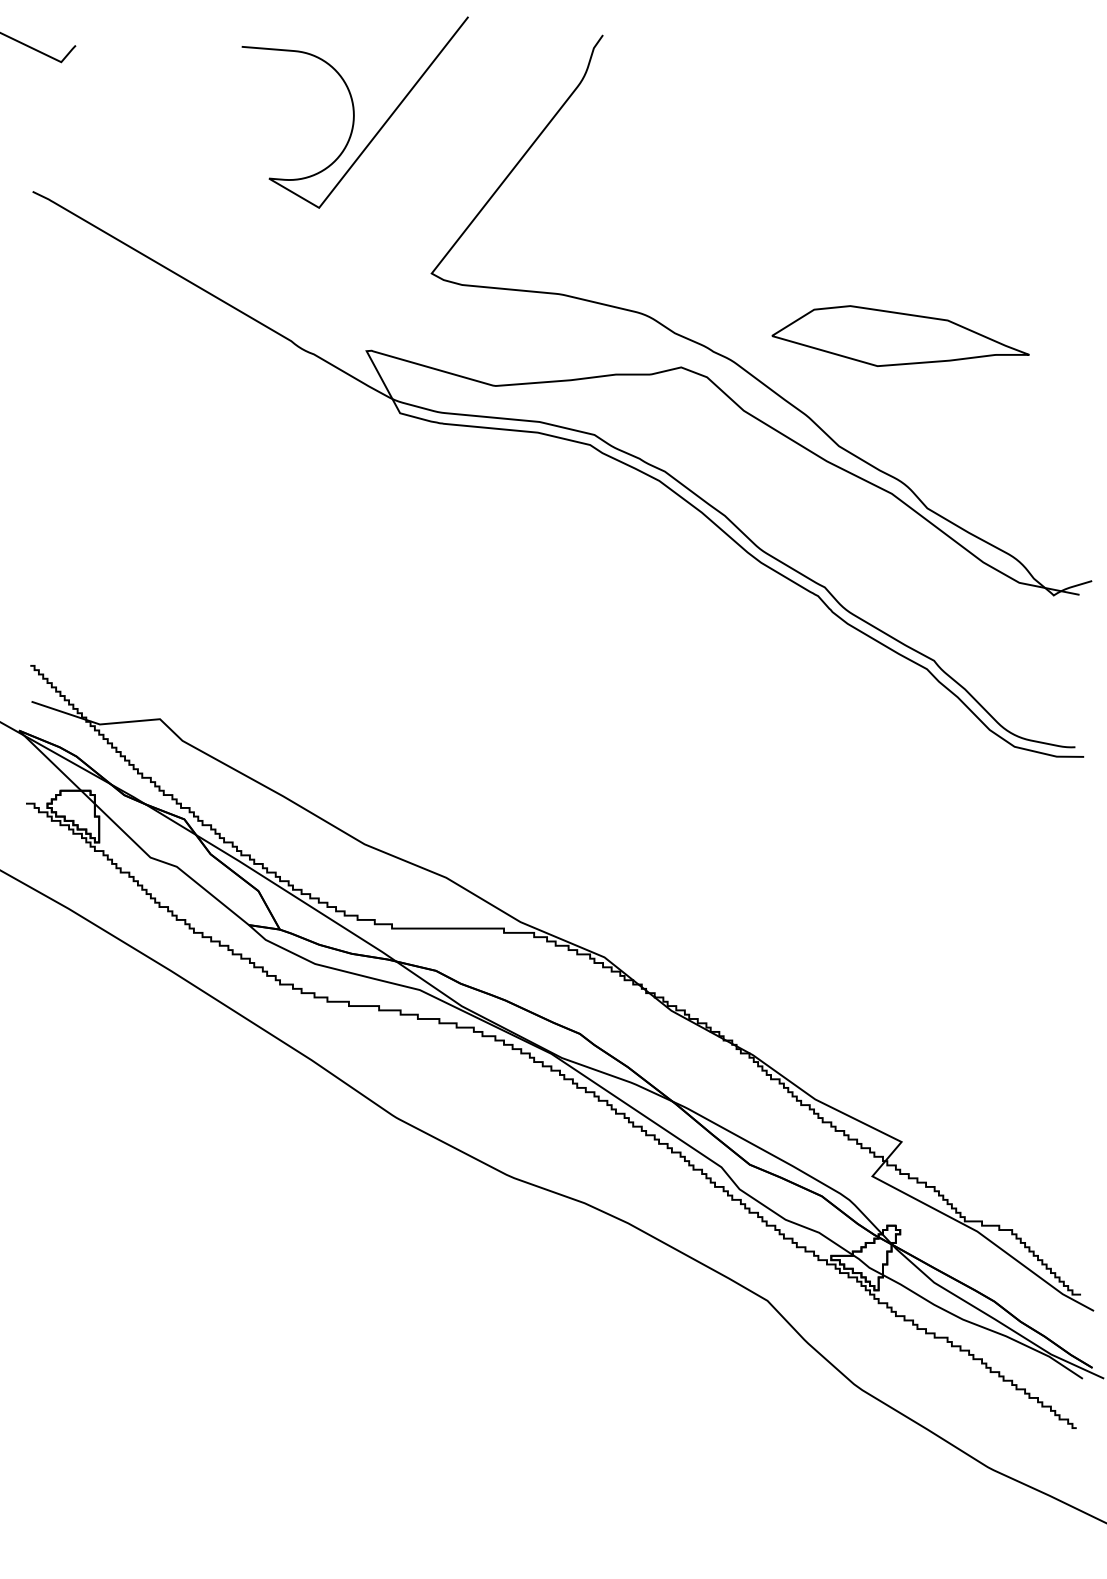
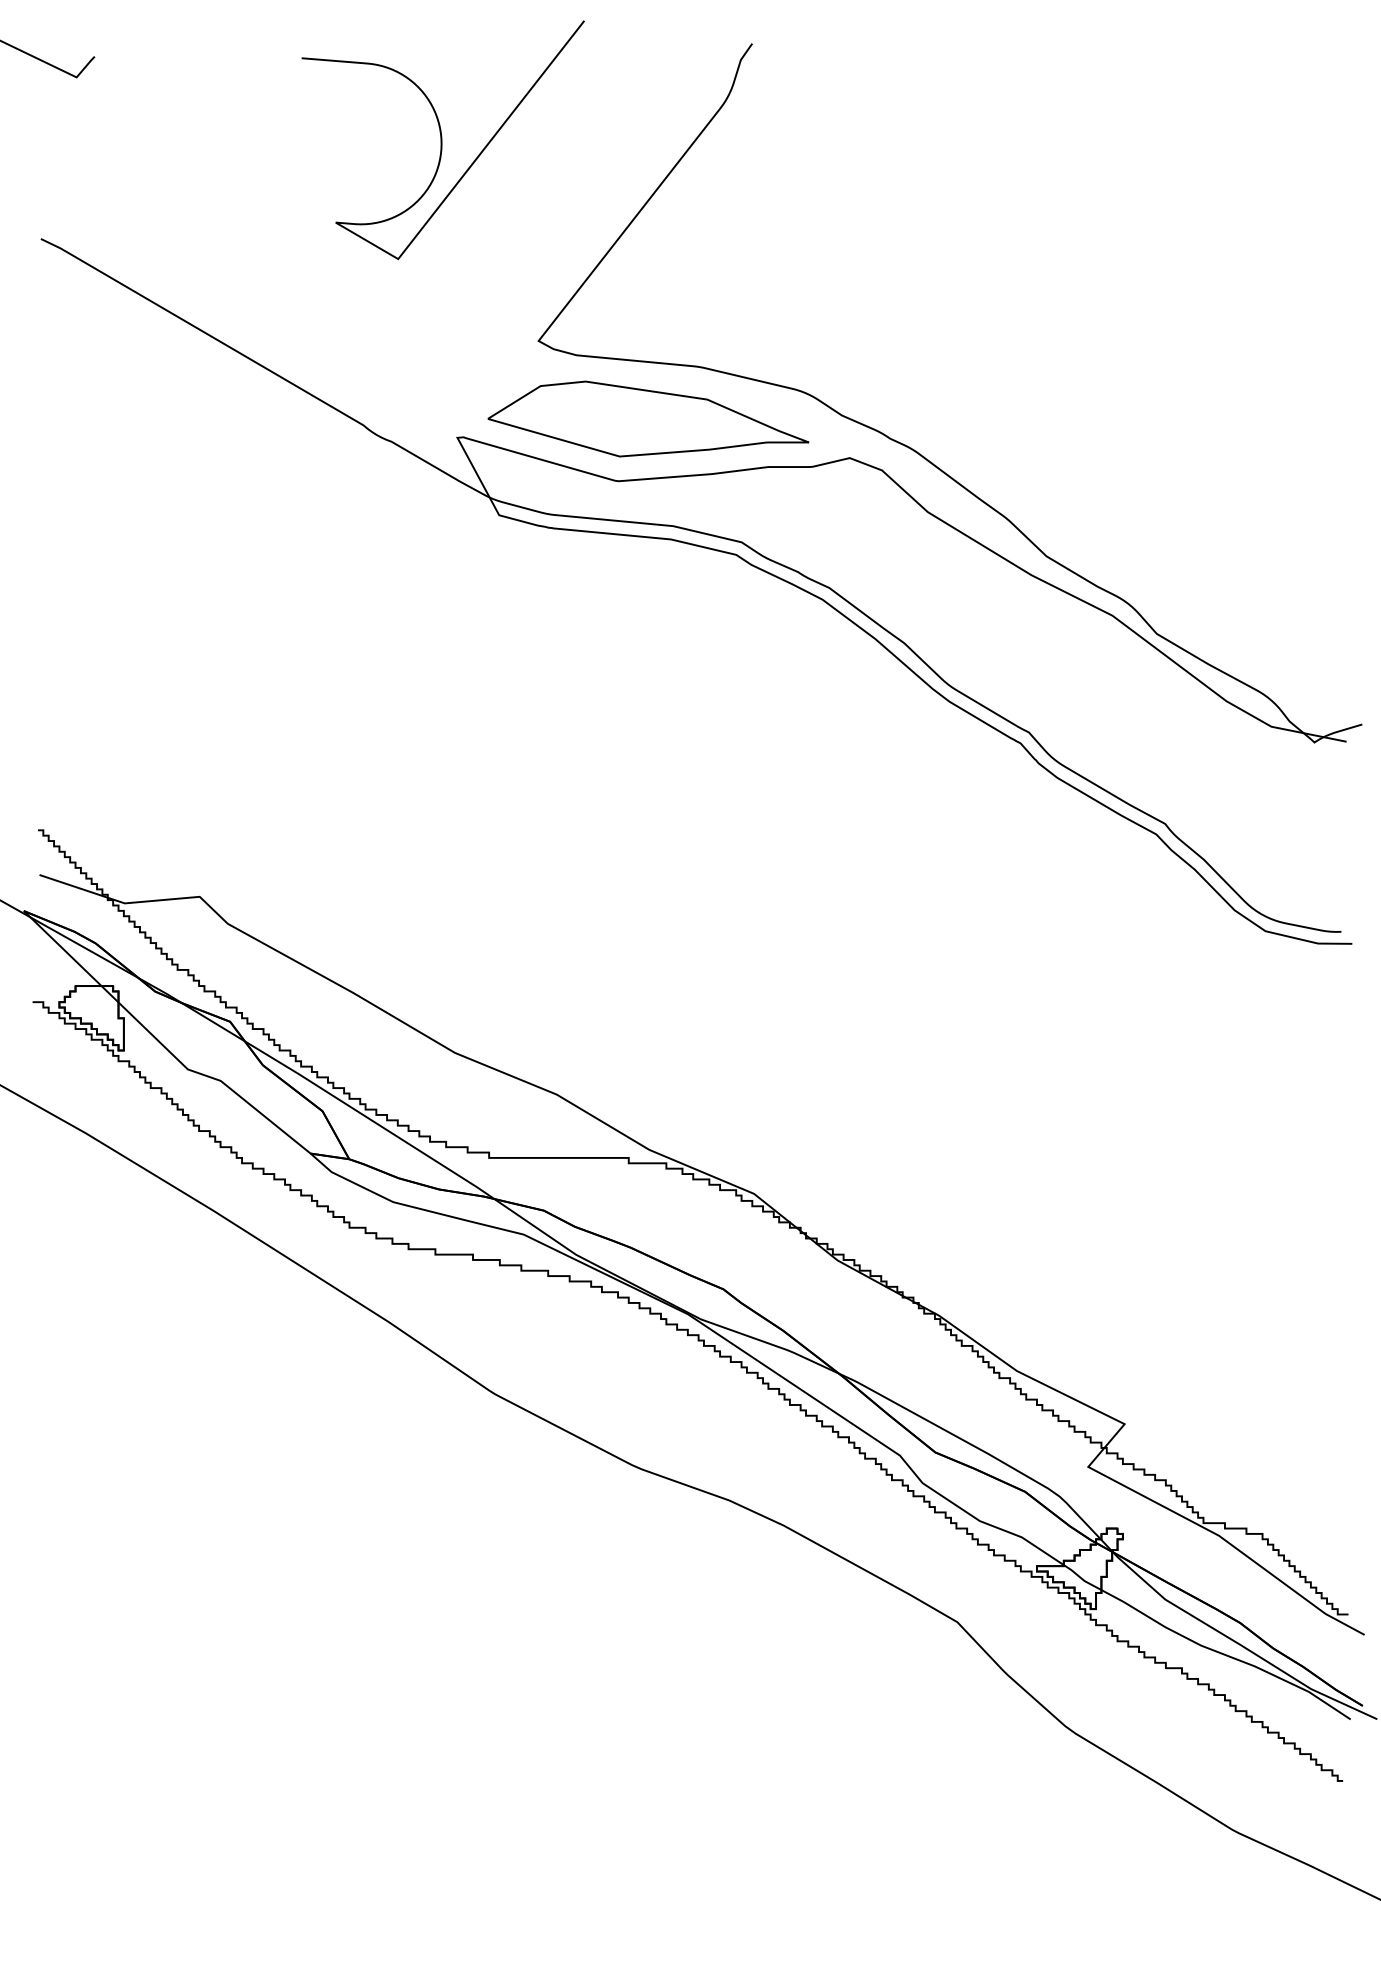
part: (900, 335) -> (648, 418), moved

